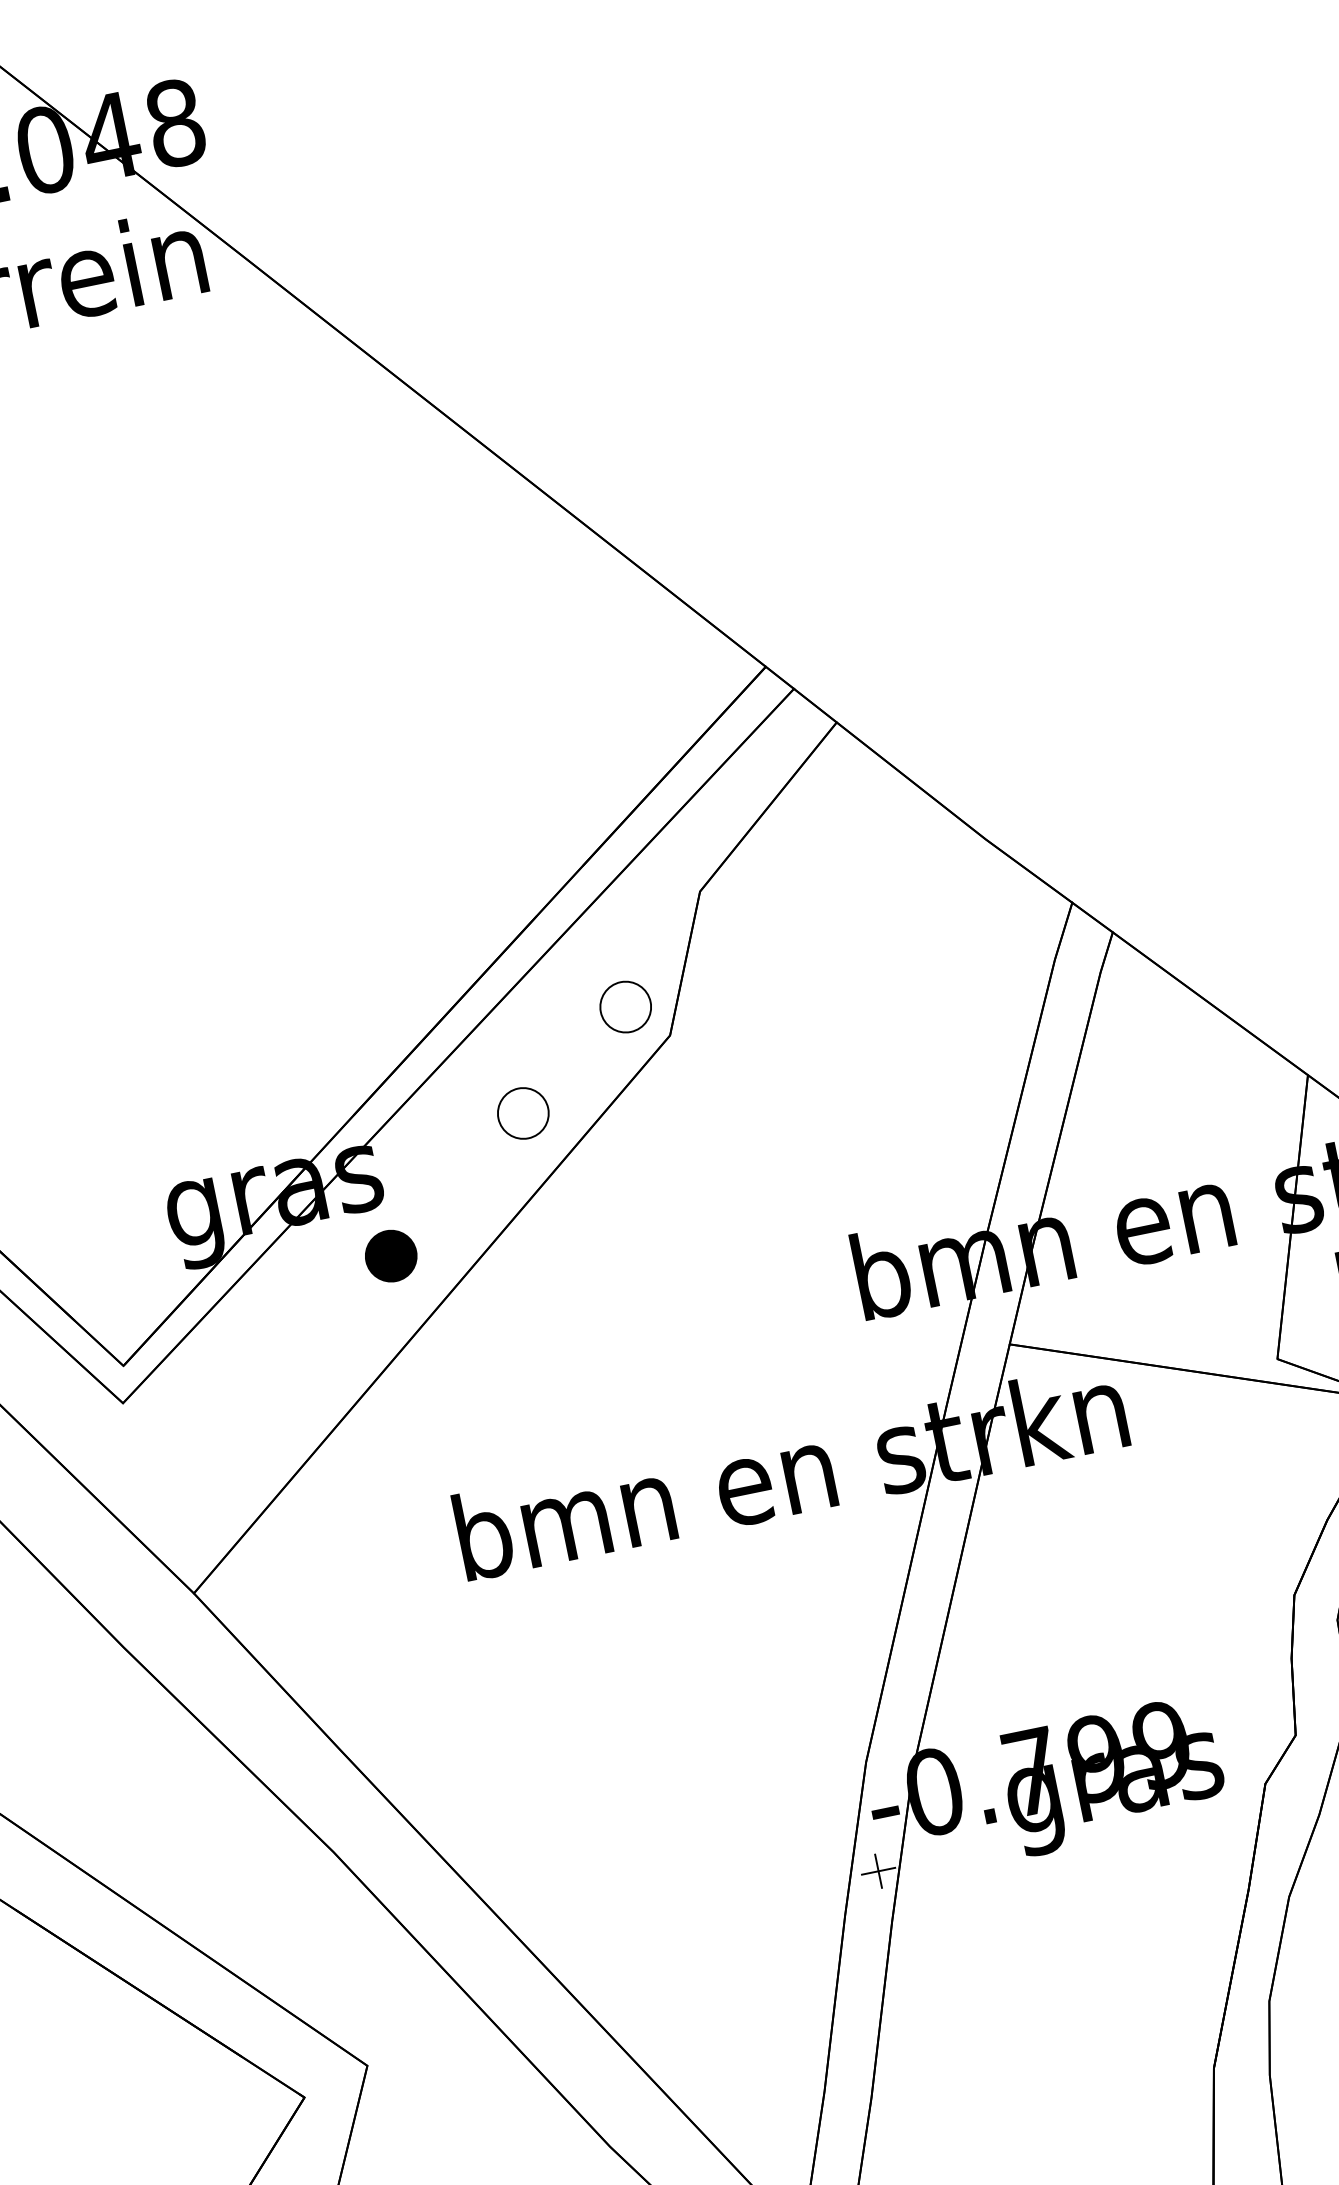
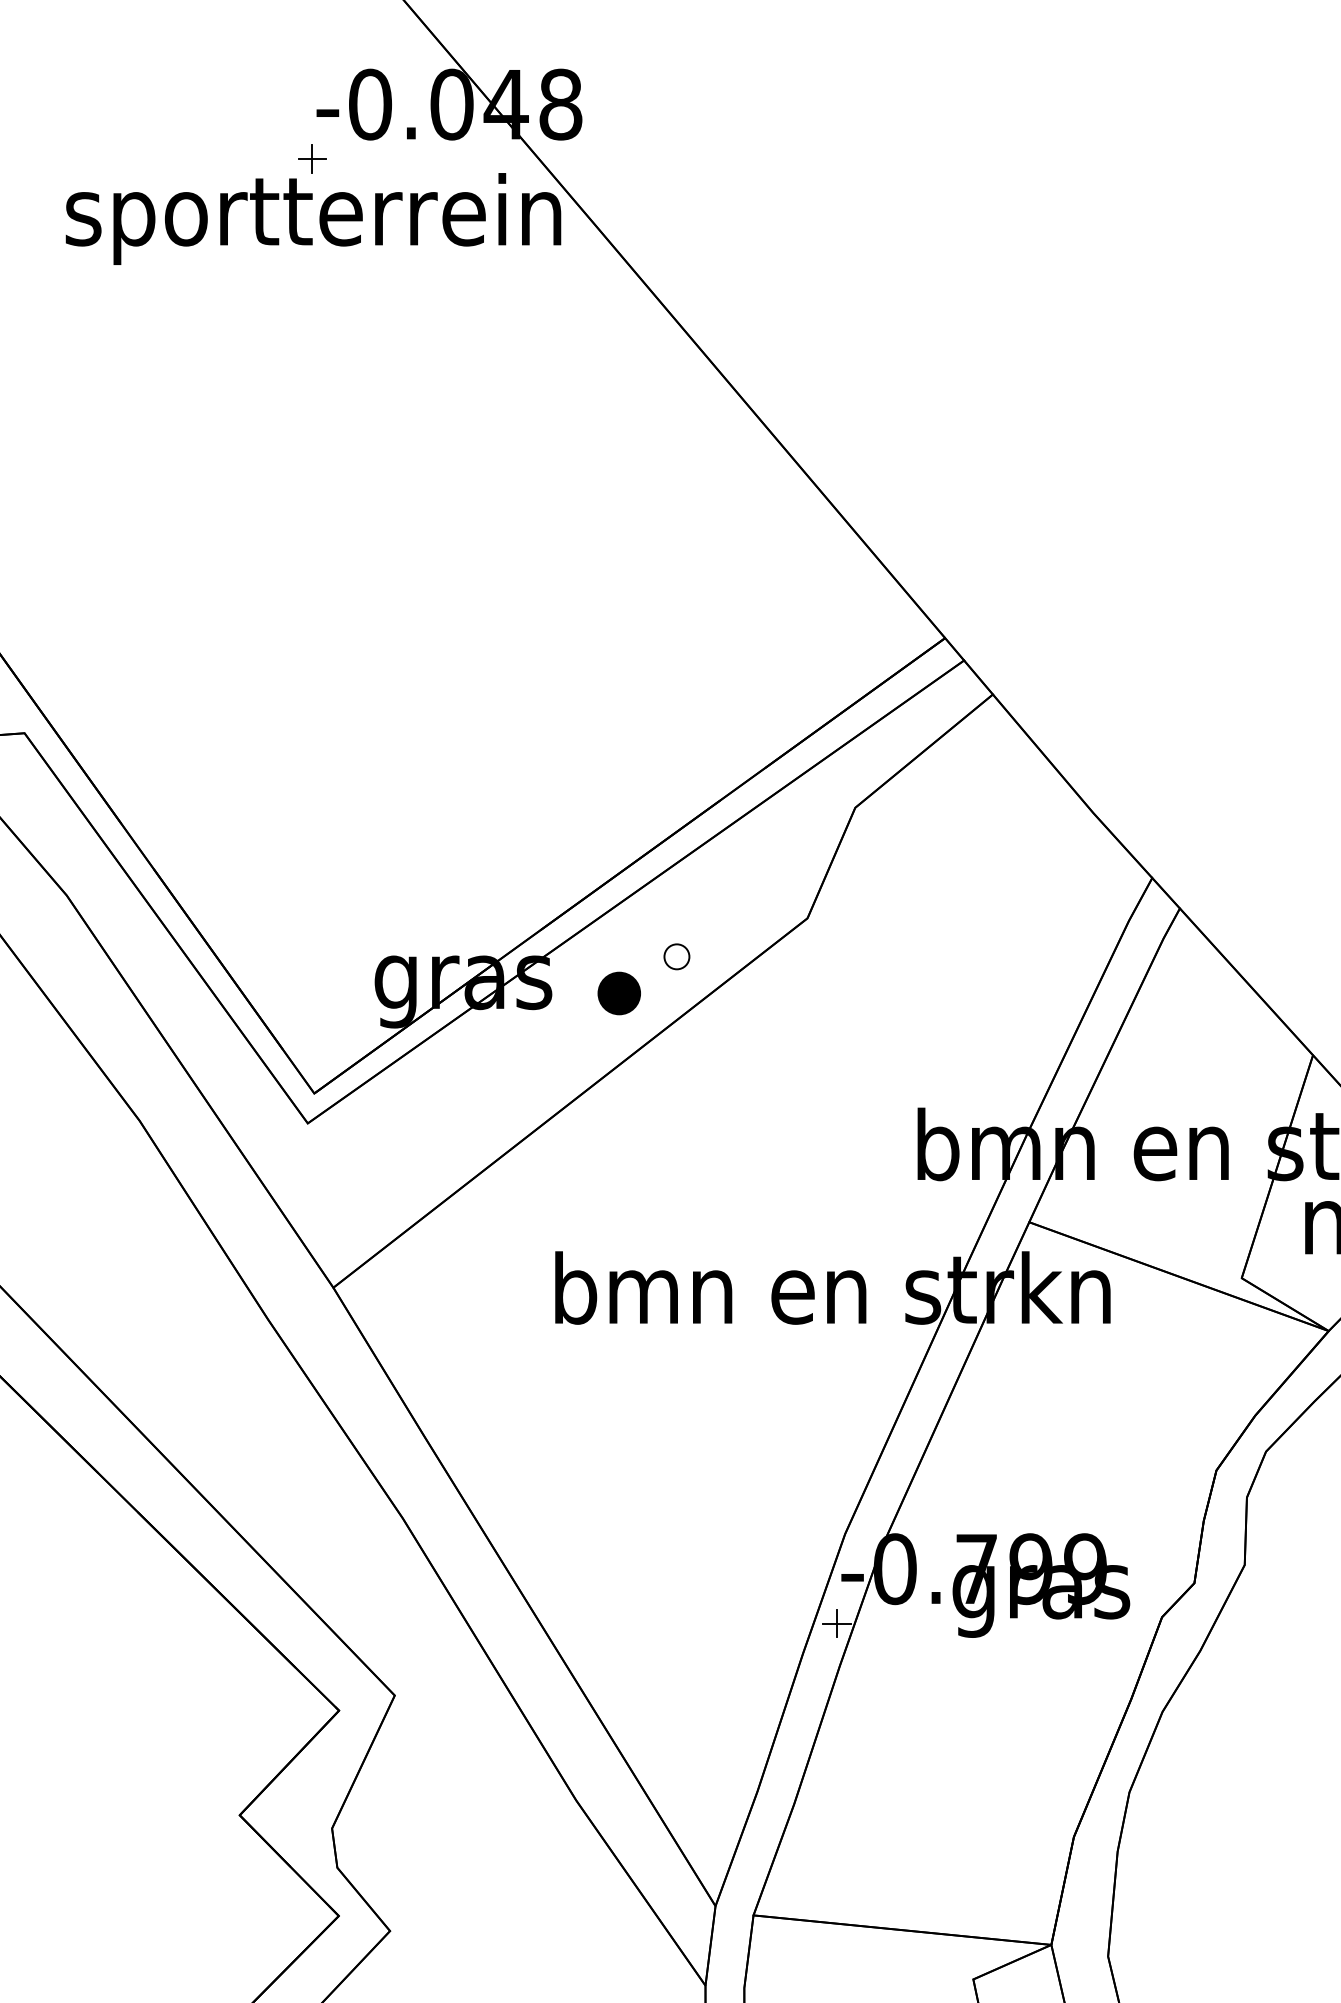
part: (625, 1006) -> (776, 887), removed
part: (522, 1113) -> (676, 956), size x0.6
part: (390, 1256) -> (618, 993), moved

